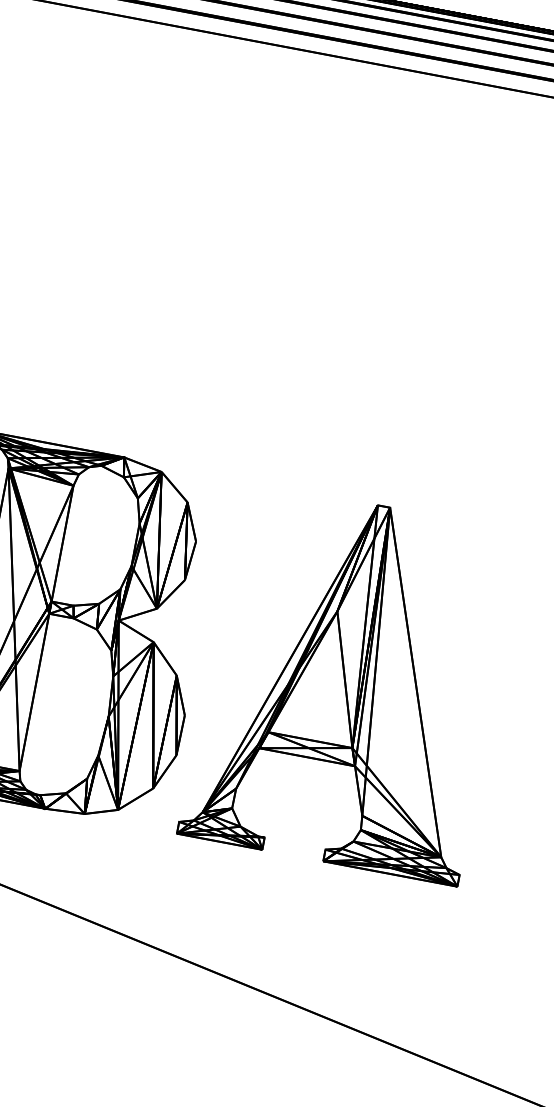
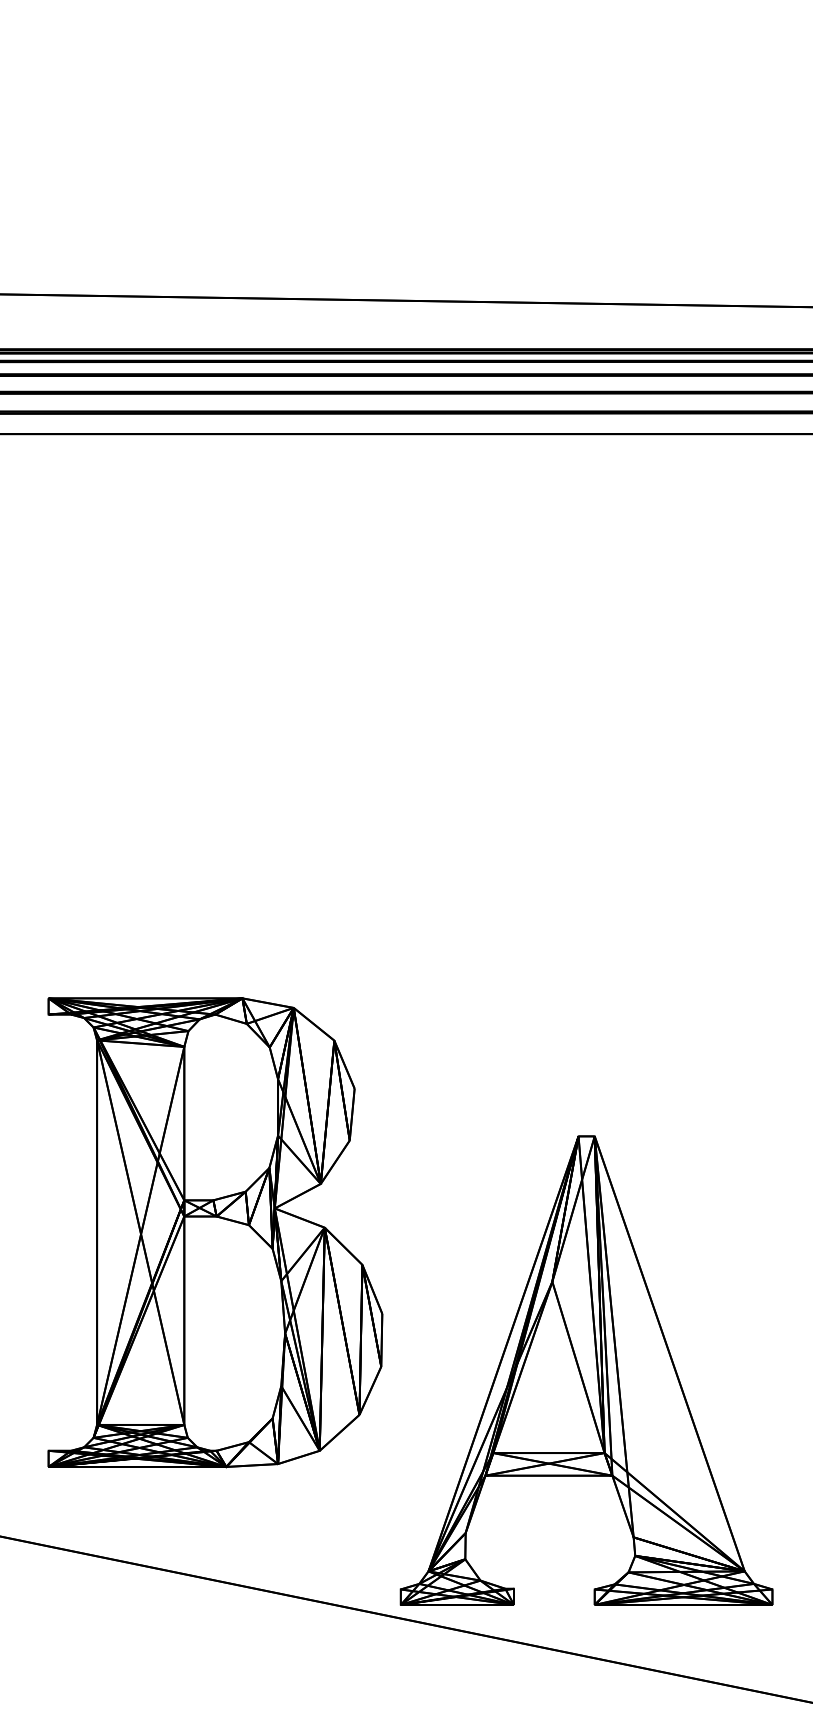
part: (350, 683) -> (586, 1370), moved

